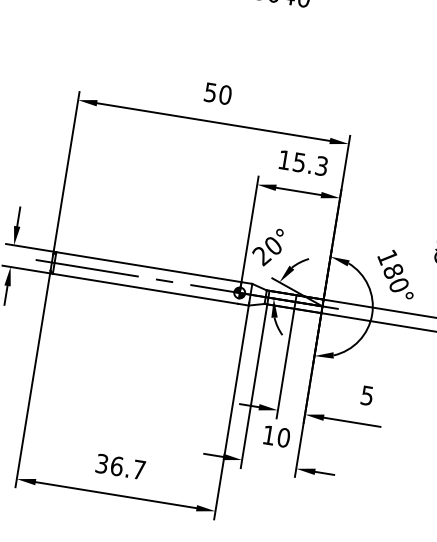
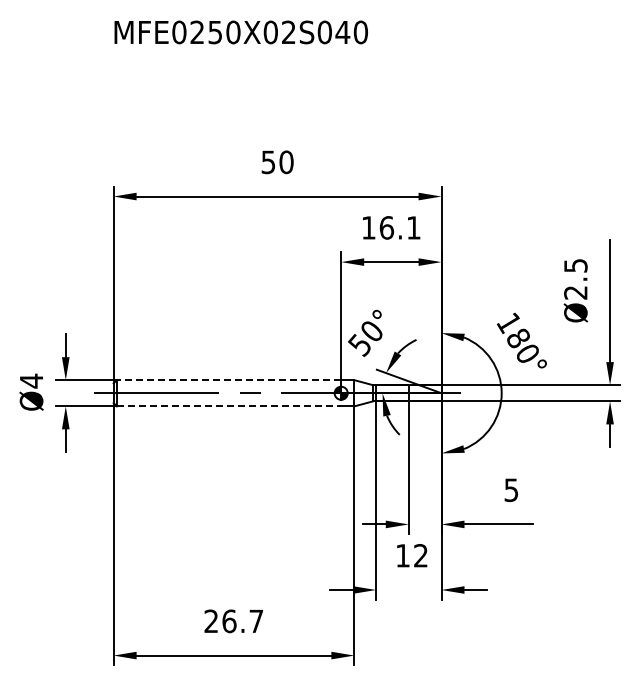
text: (310, 163) -> (399, 227), 15.3 -> 16.1
text: (262, 256) -> (360, 345), 20° -> 50°
line: (148, 267) -> (228, 380), solid -> dashed
line: (145, 288) -> (229, 406), solid -> dashed
text: (284, 437) -> (421, 555), 10 -> 12
text: (102, 464) -> (211, 621), 36.7 -> 26.7

